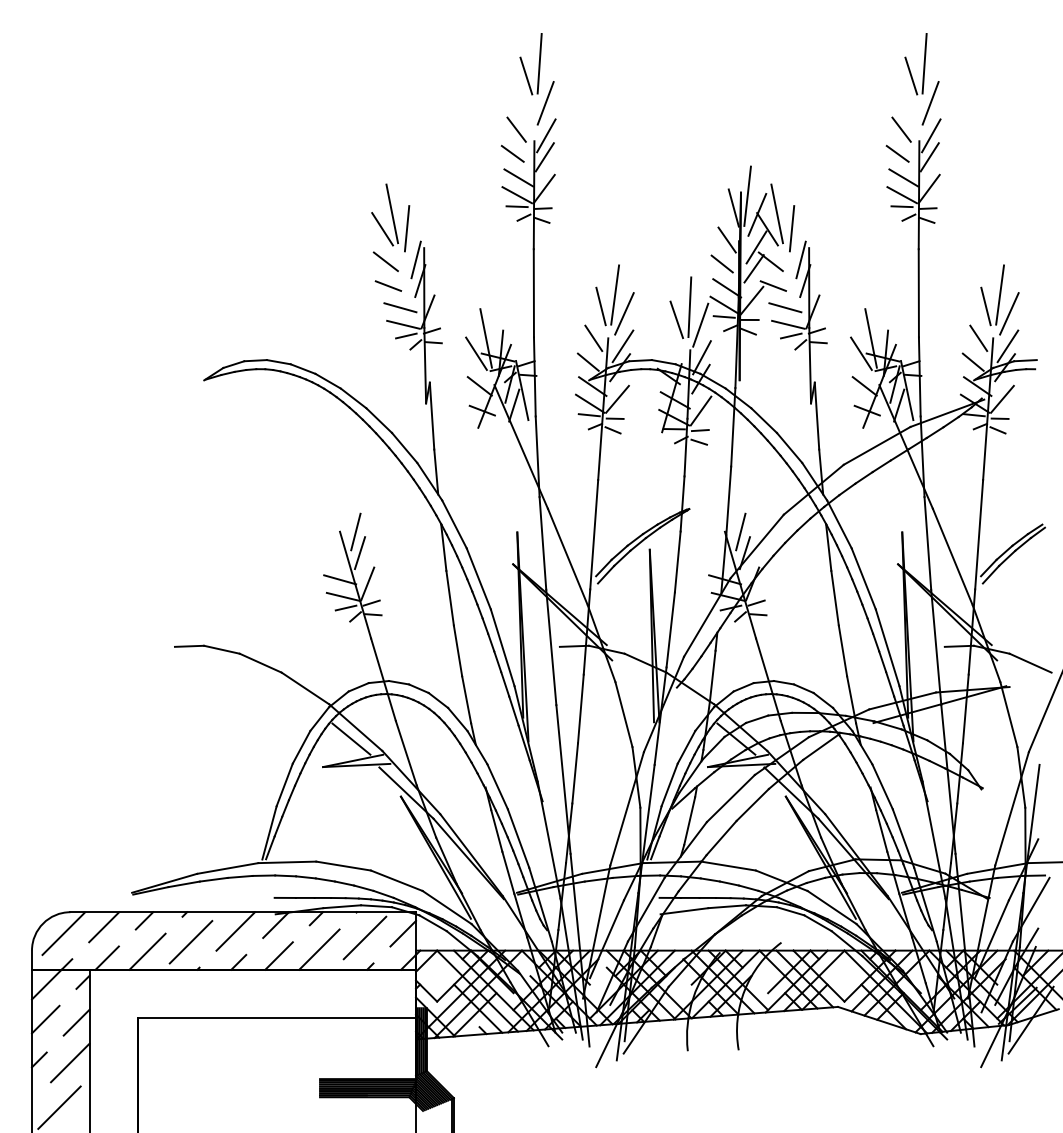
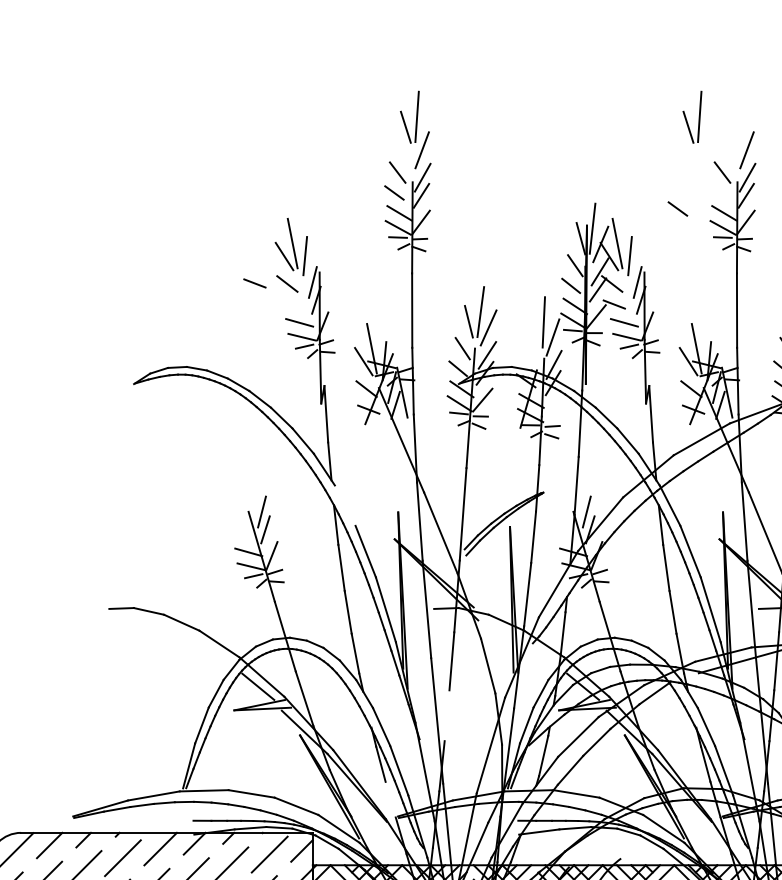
part: (909, 66) -> (686, 119), moved
line: (897, 153) -> (677, 208), moved
line: (388, 285) -> (254, 282), moved
line: (676, 319) -> (532, 332), removed
line: (700, 410) -> (552, 409), removed
line: (454, 524) -> (345, 505), removed
line: (575, 773) -> (447, 715), removed
line: (508, 872) -> (390, 799), removed

